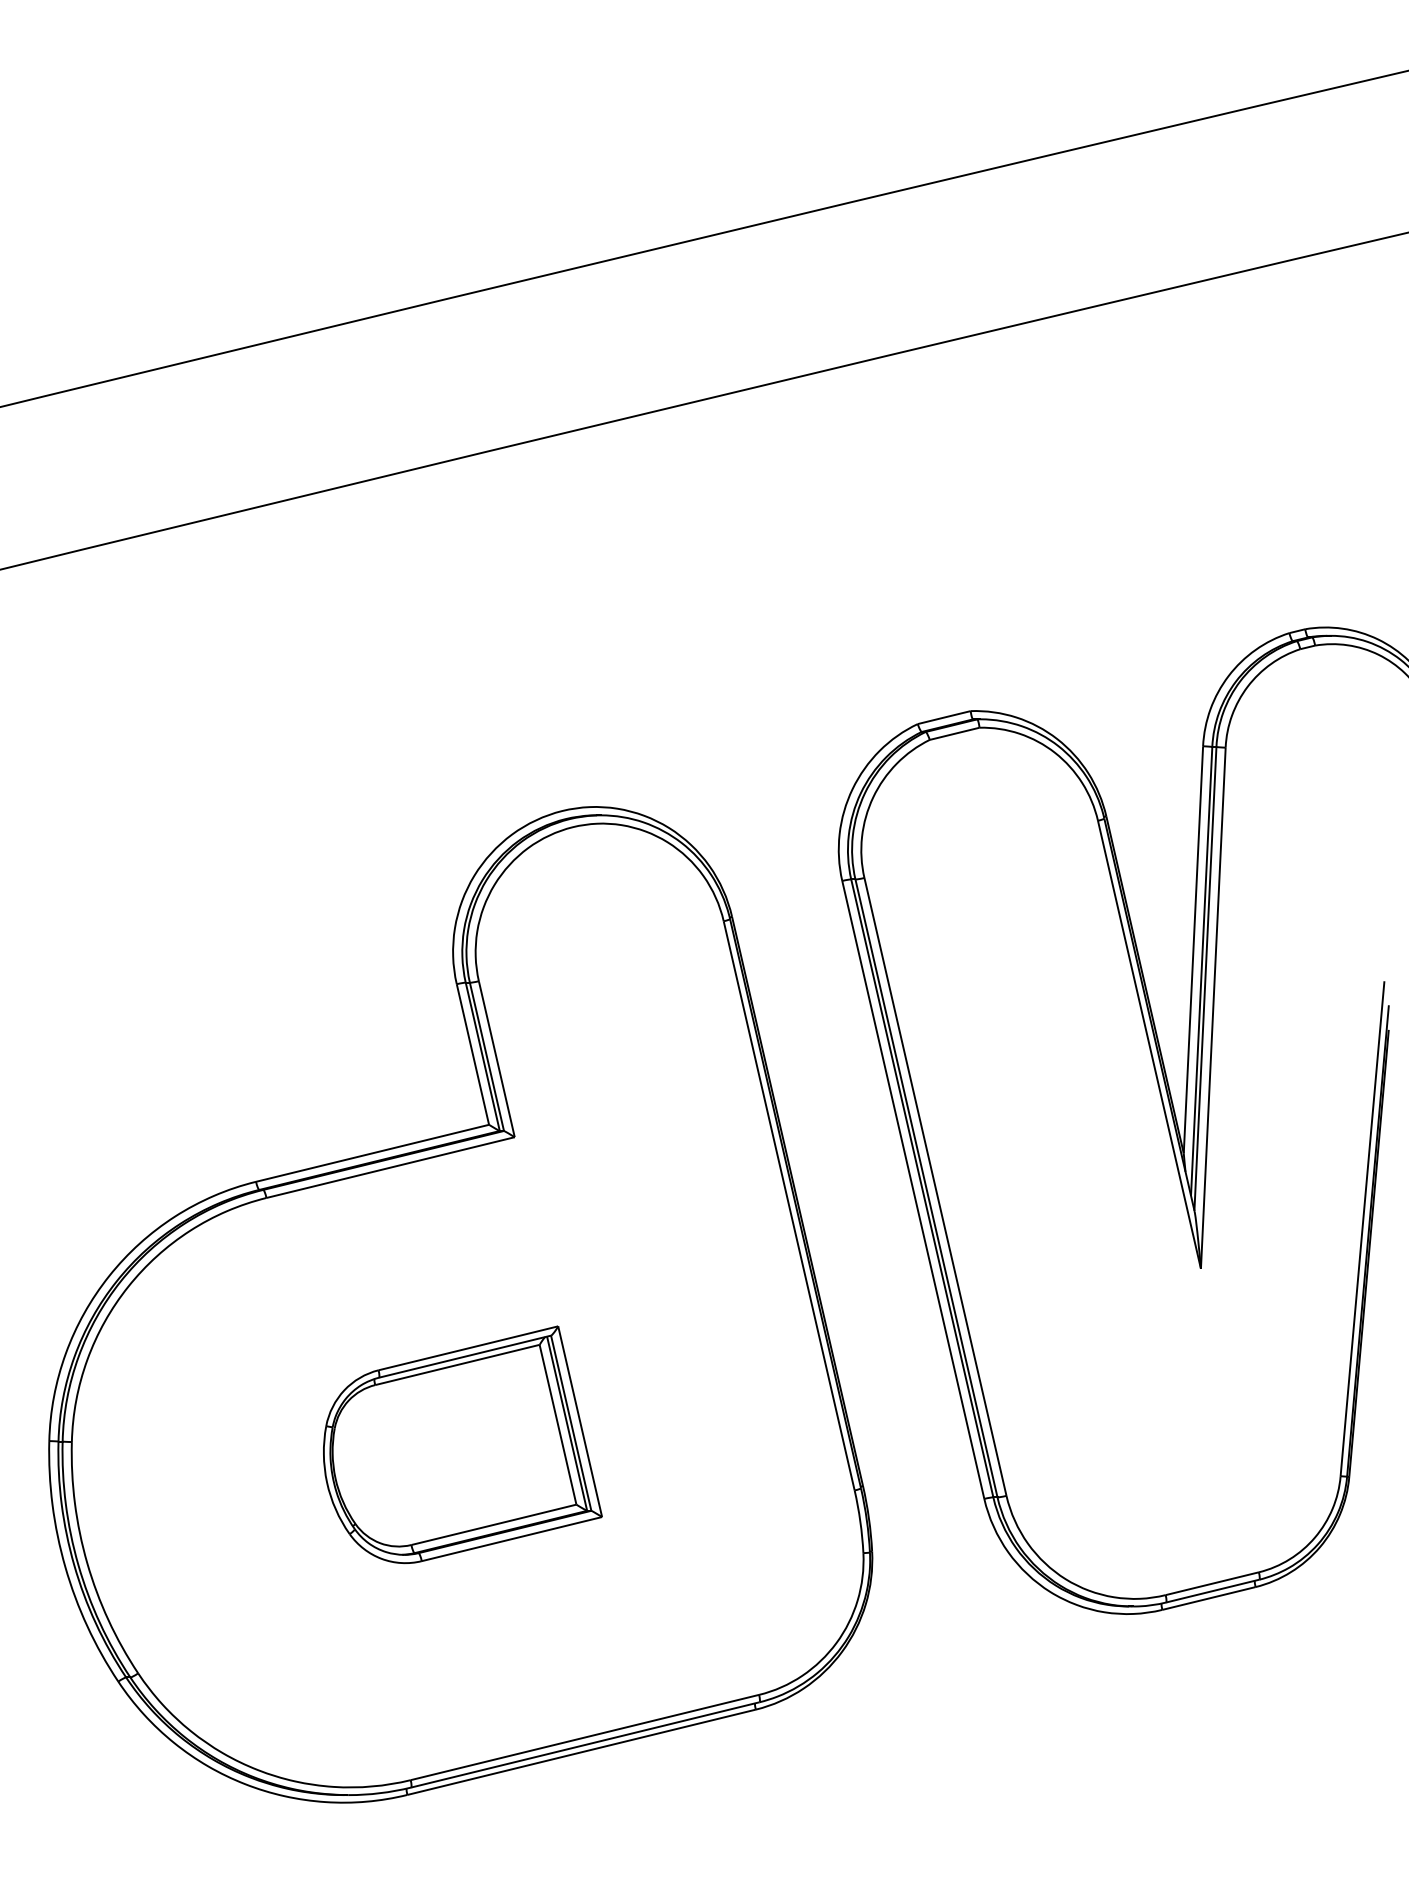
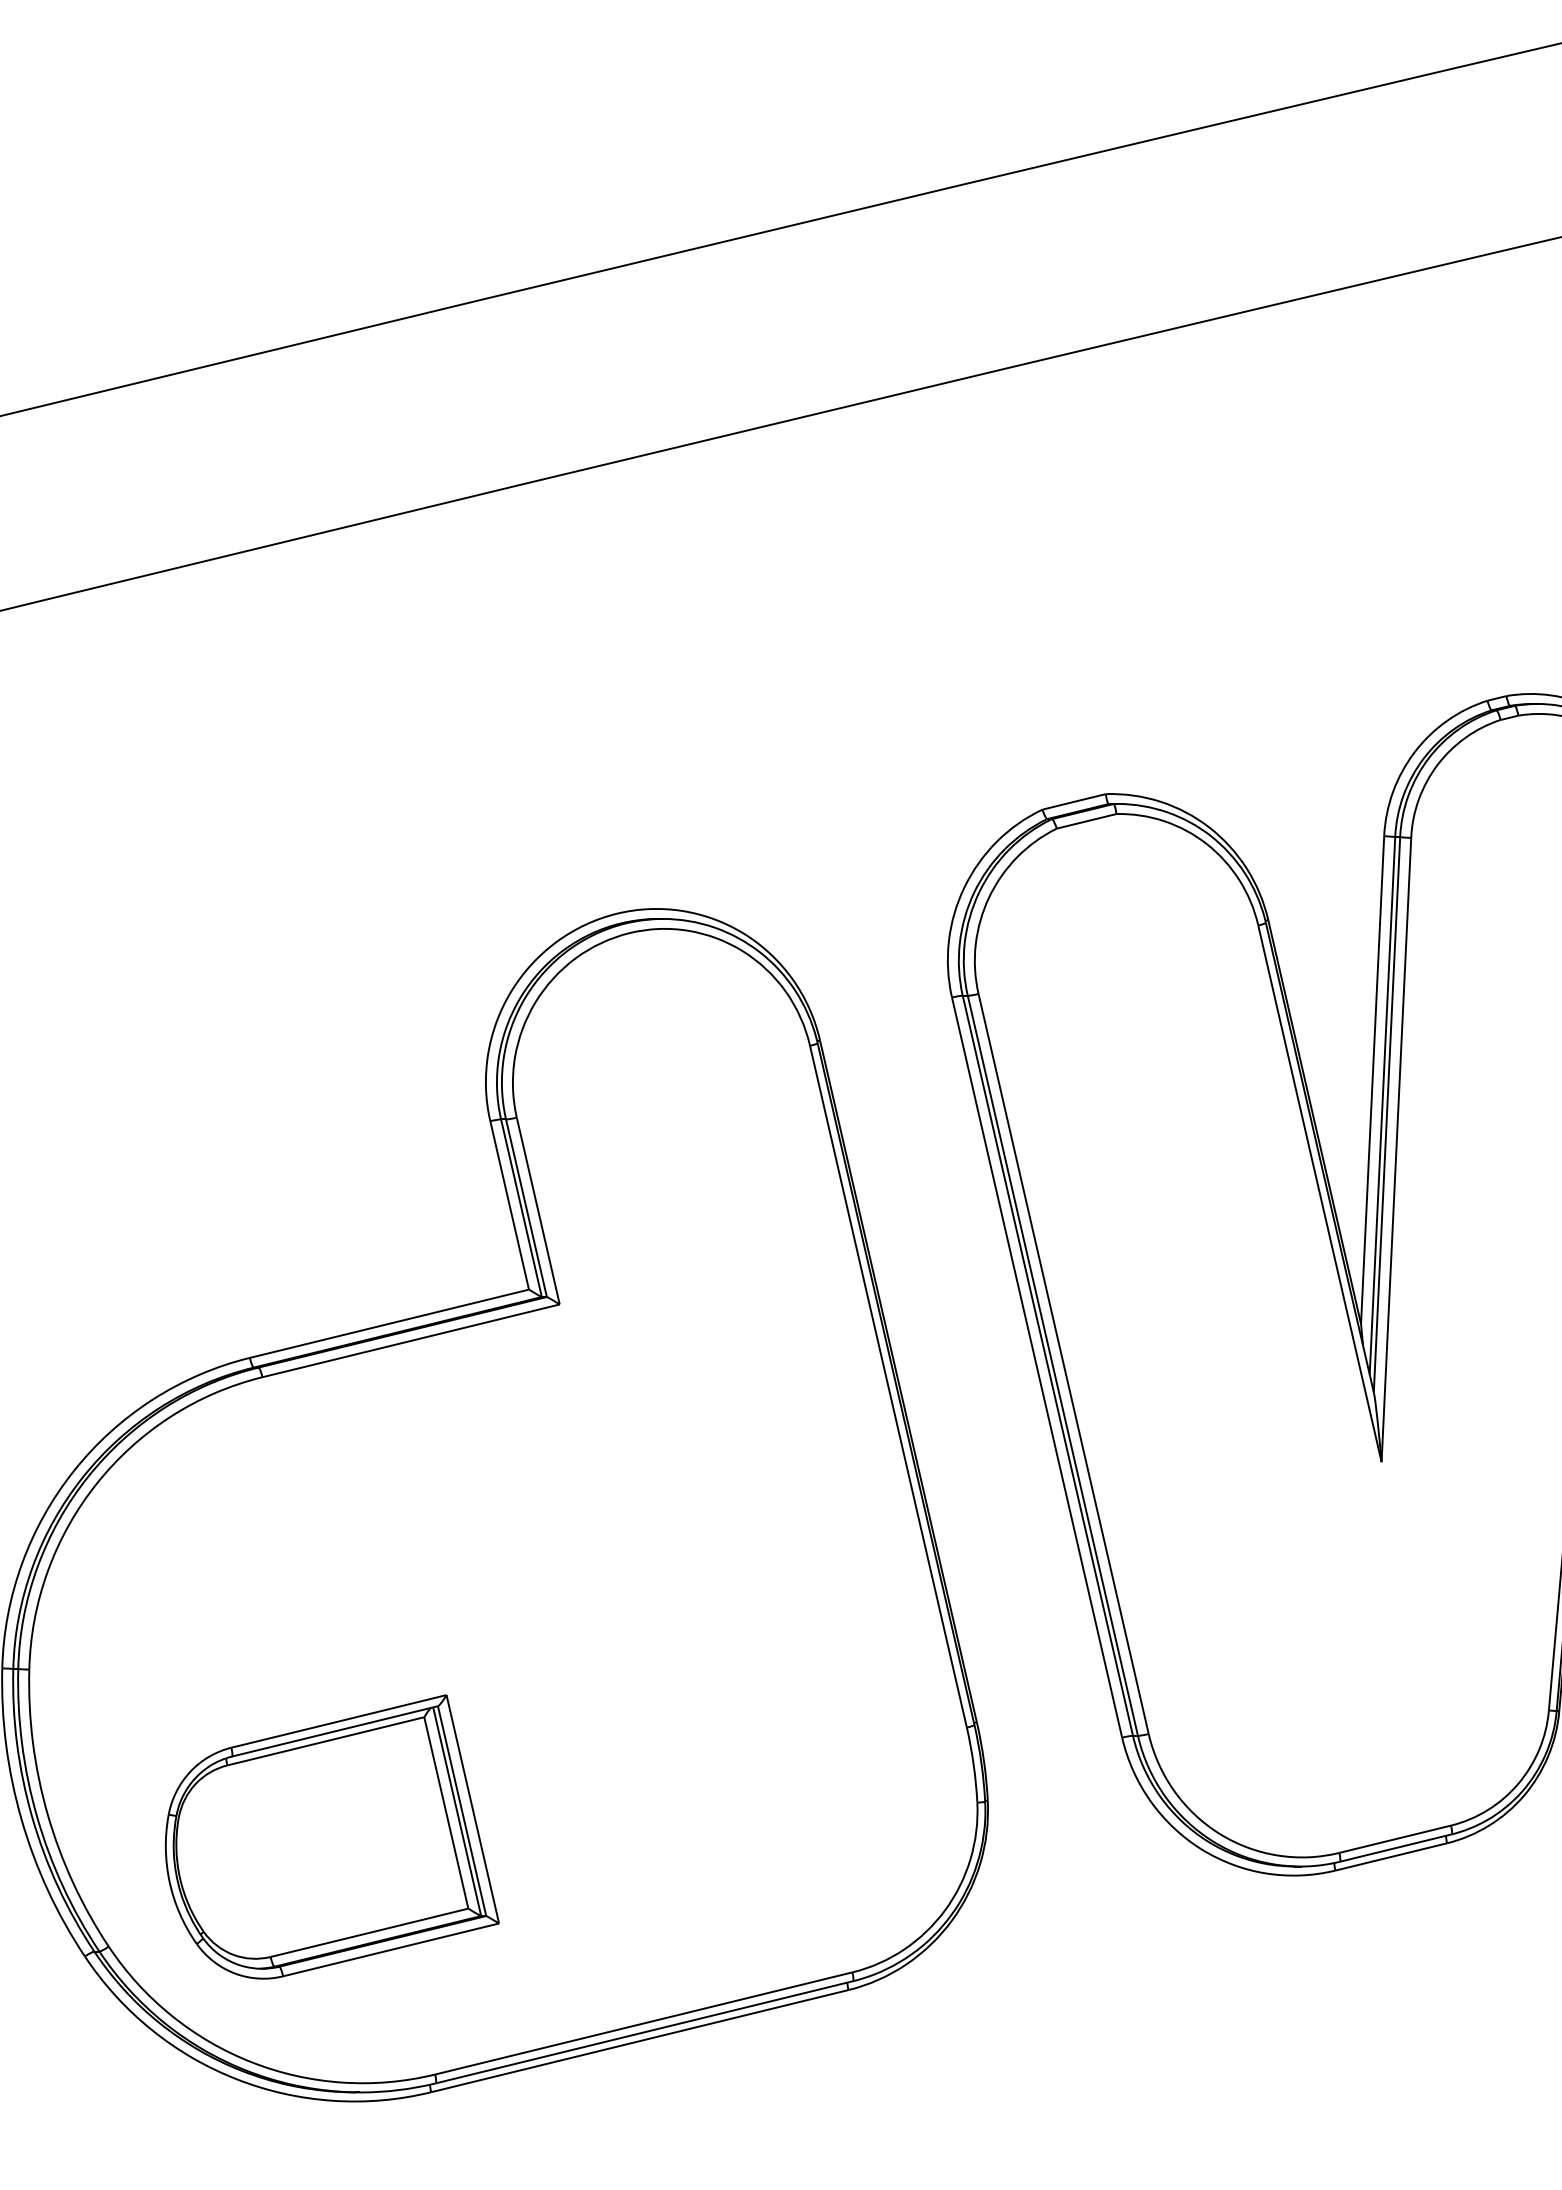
part: (462, 1444) -> (331, 1836), moved

